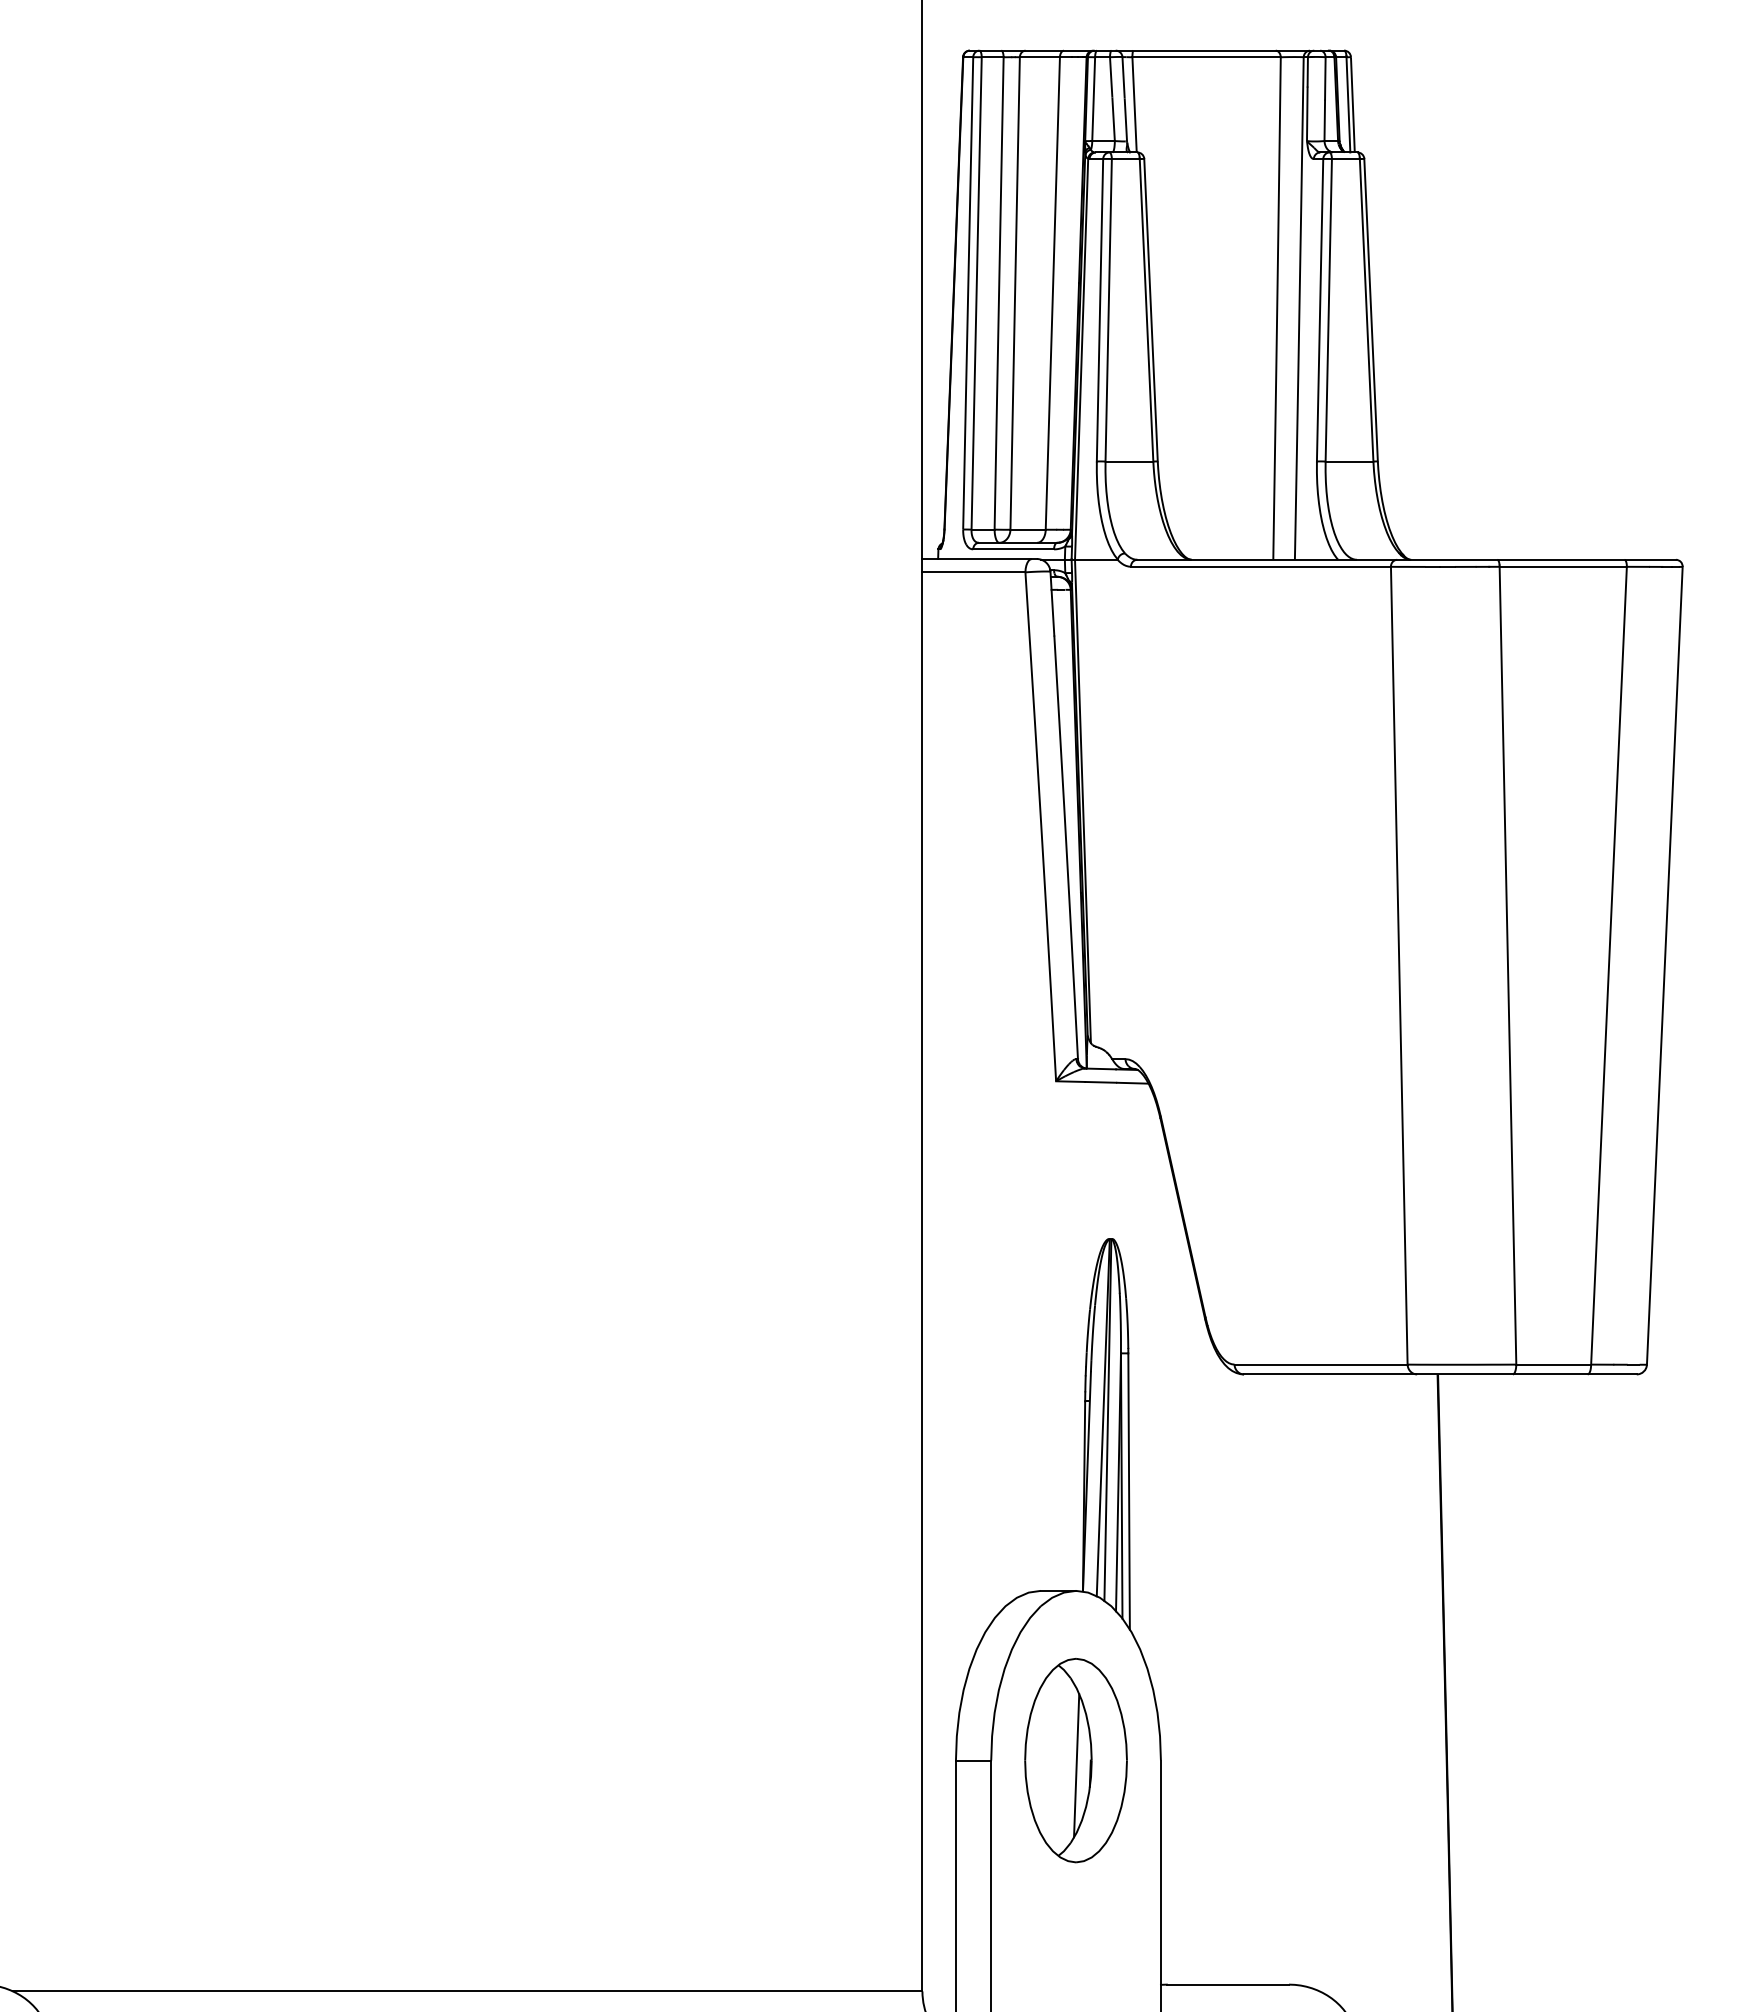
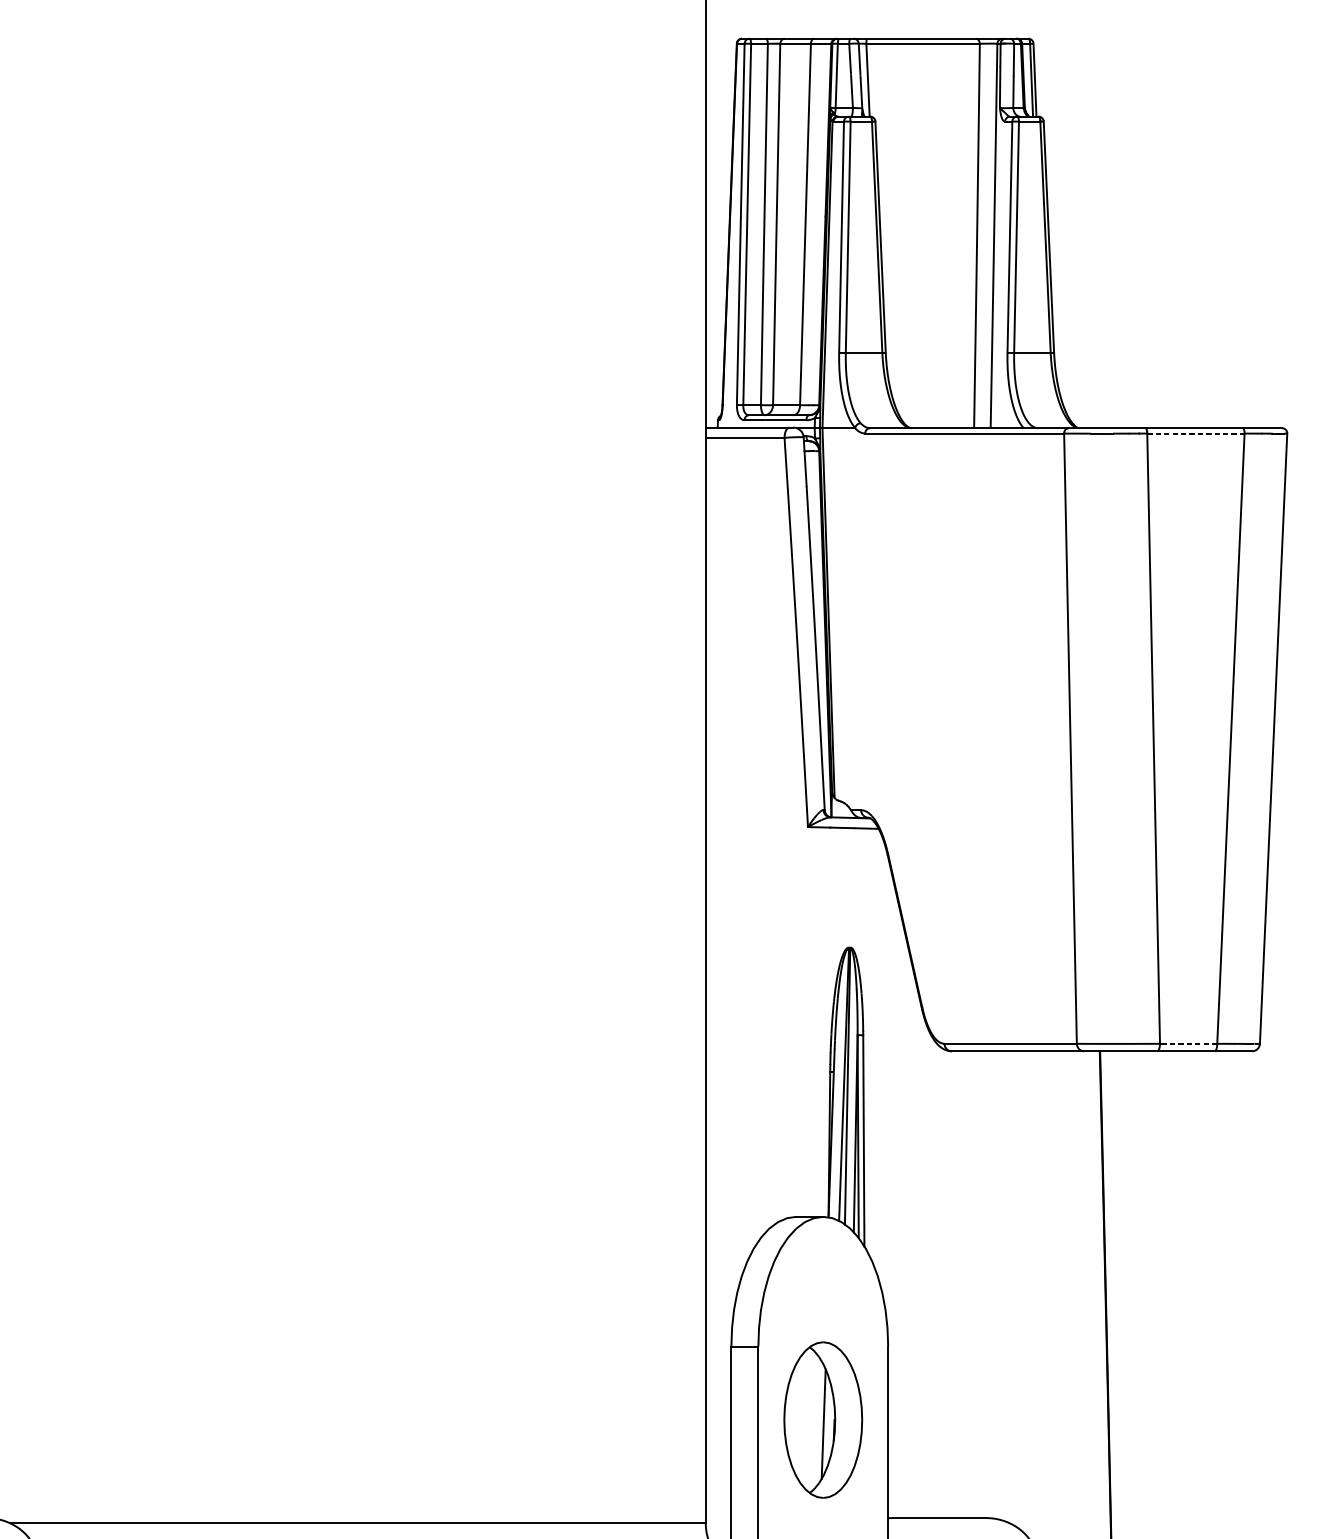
line: (1563, 566) -> (1196, 433), solid -> dashed
line: (1553, 1364) -> (1188, 1043), solid -> dashed
part: (1075, 1760) -> (822, 1420), moved

